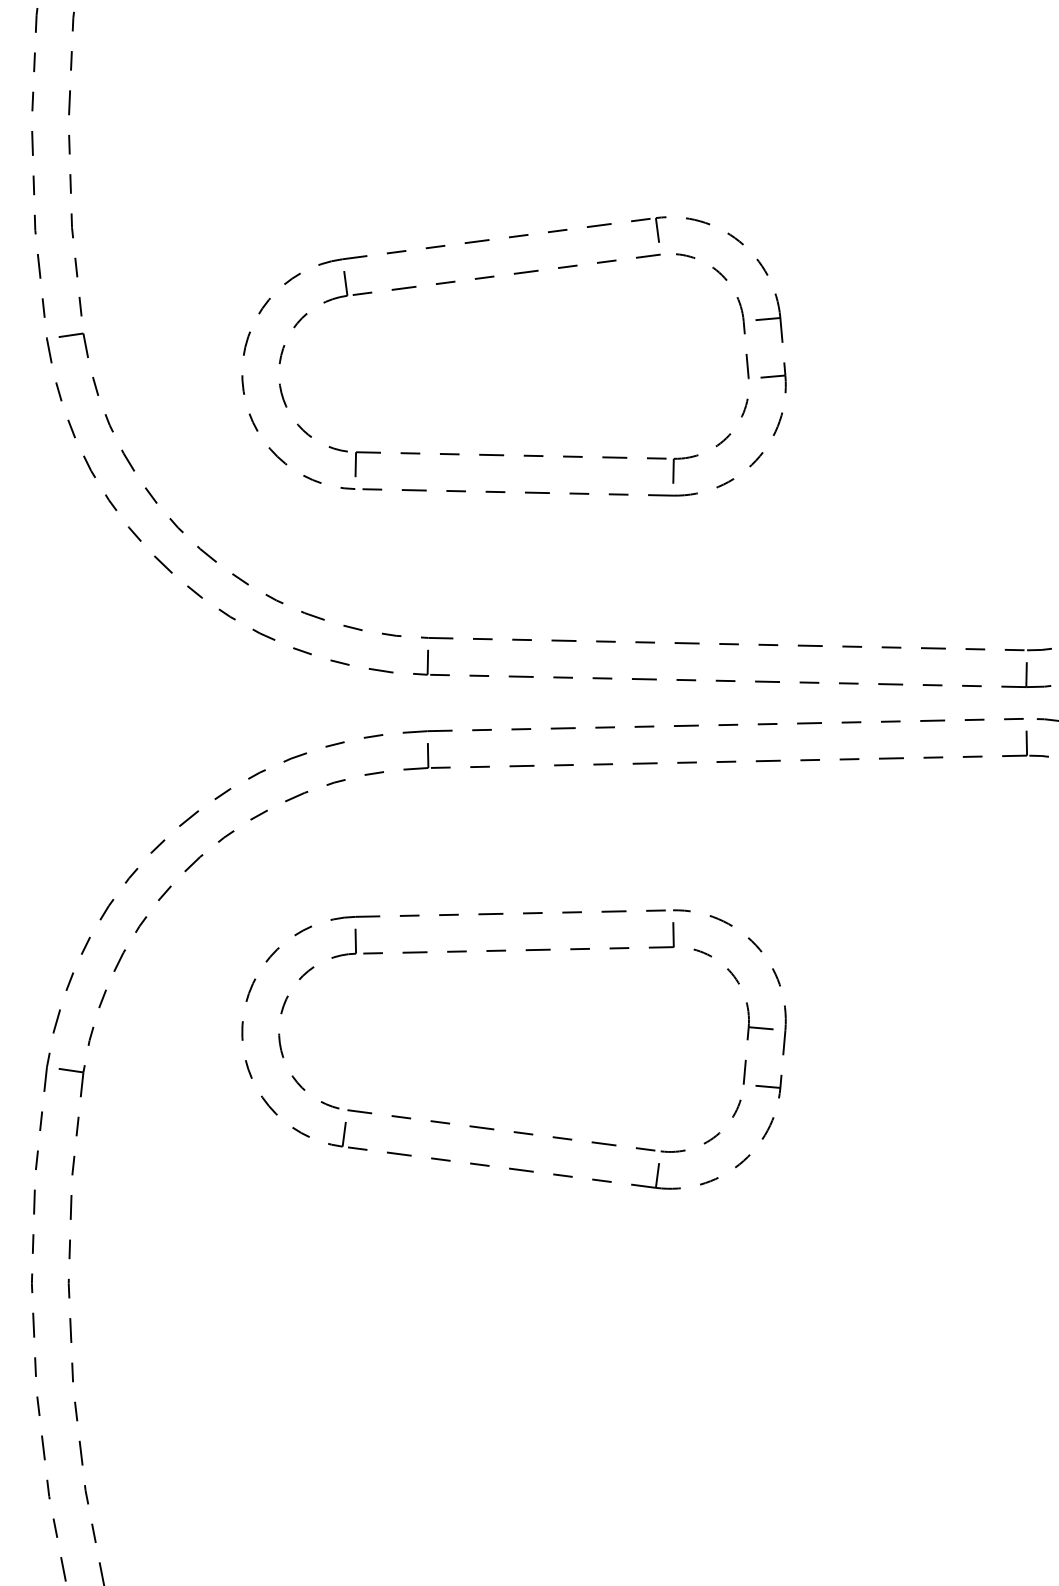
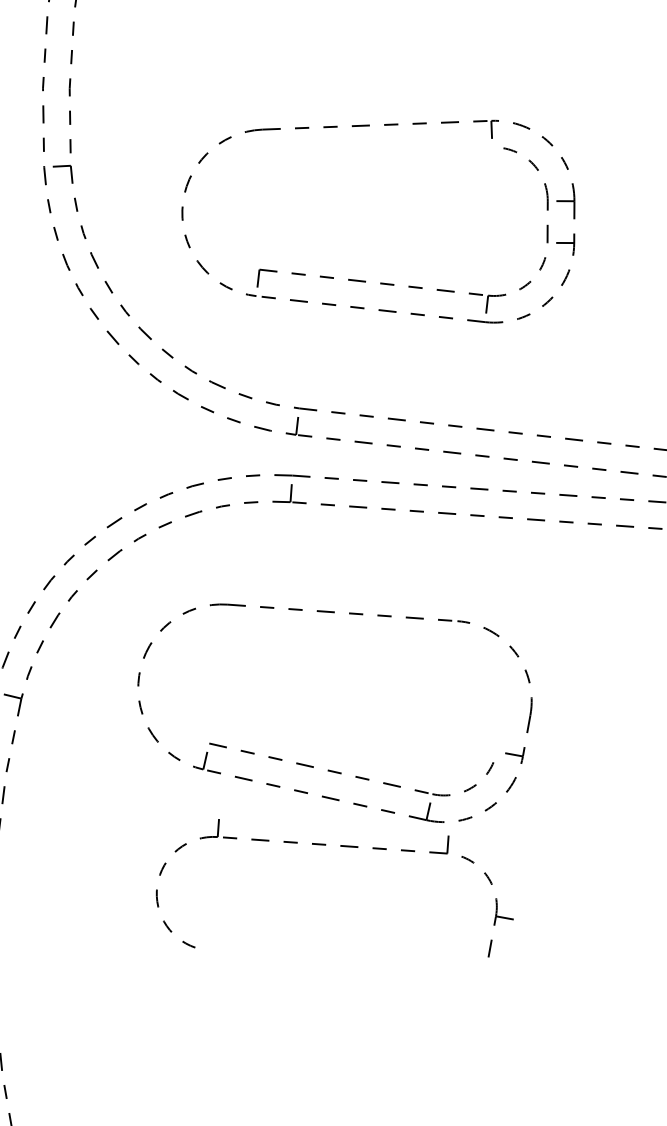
part: (455, 282) -> (342, 153), removed
part: (526, 951) -> (340, 846), moved

